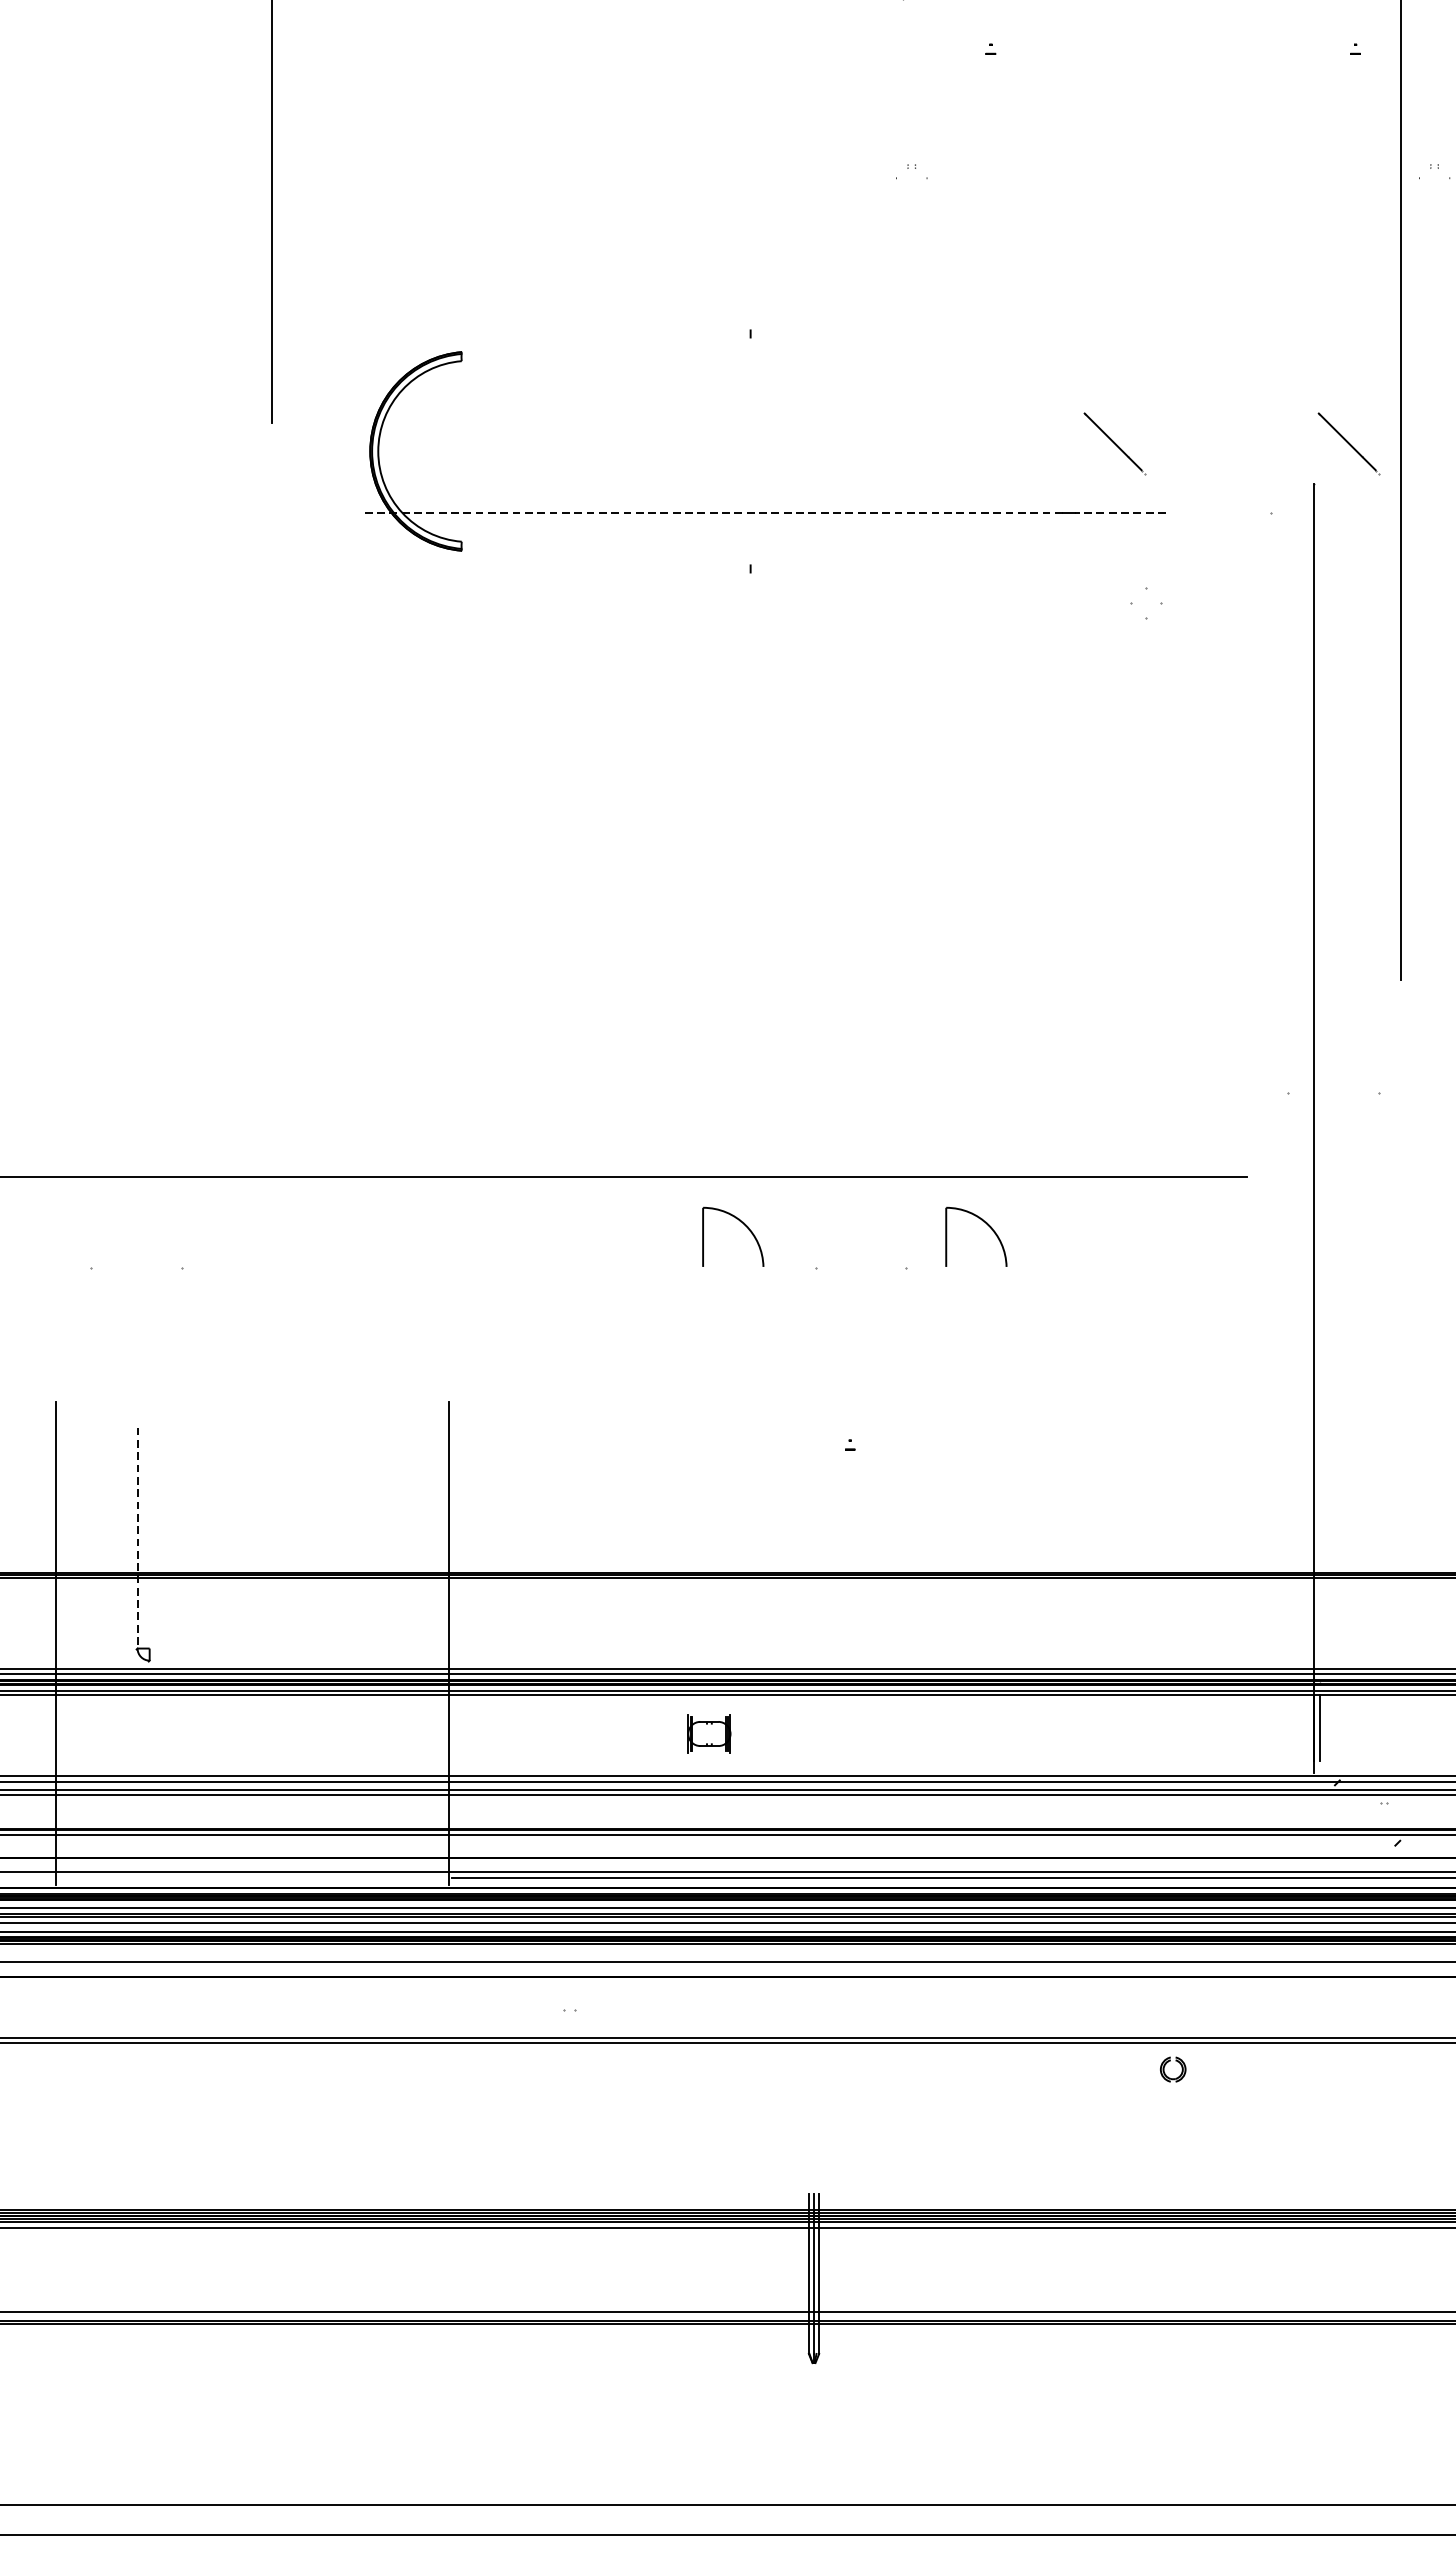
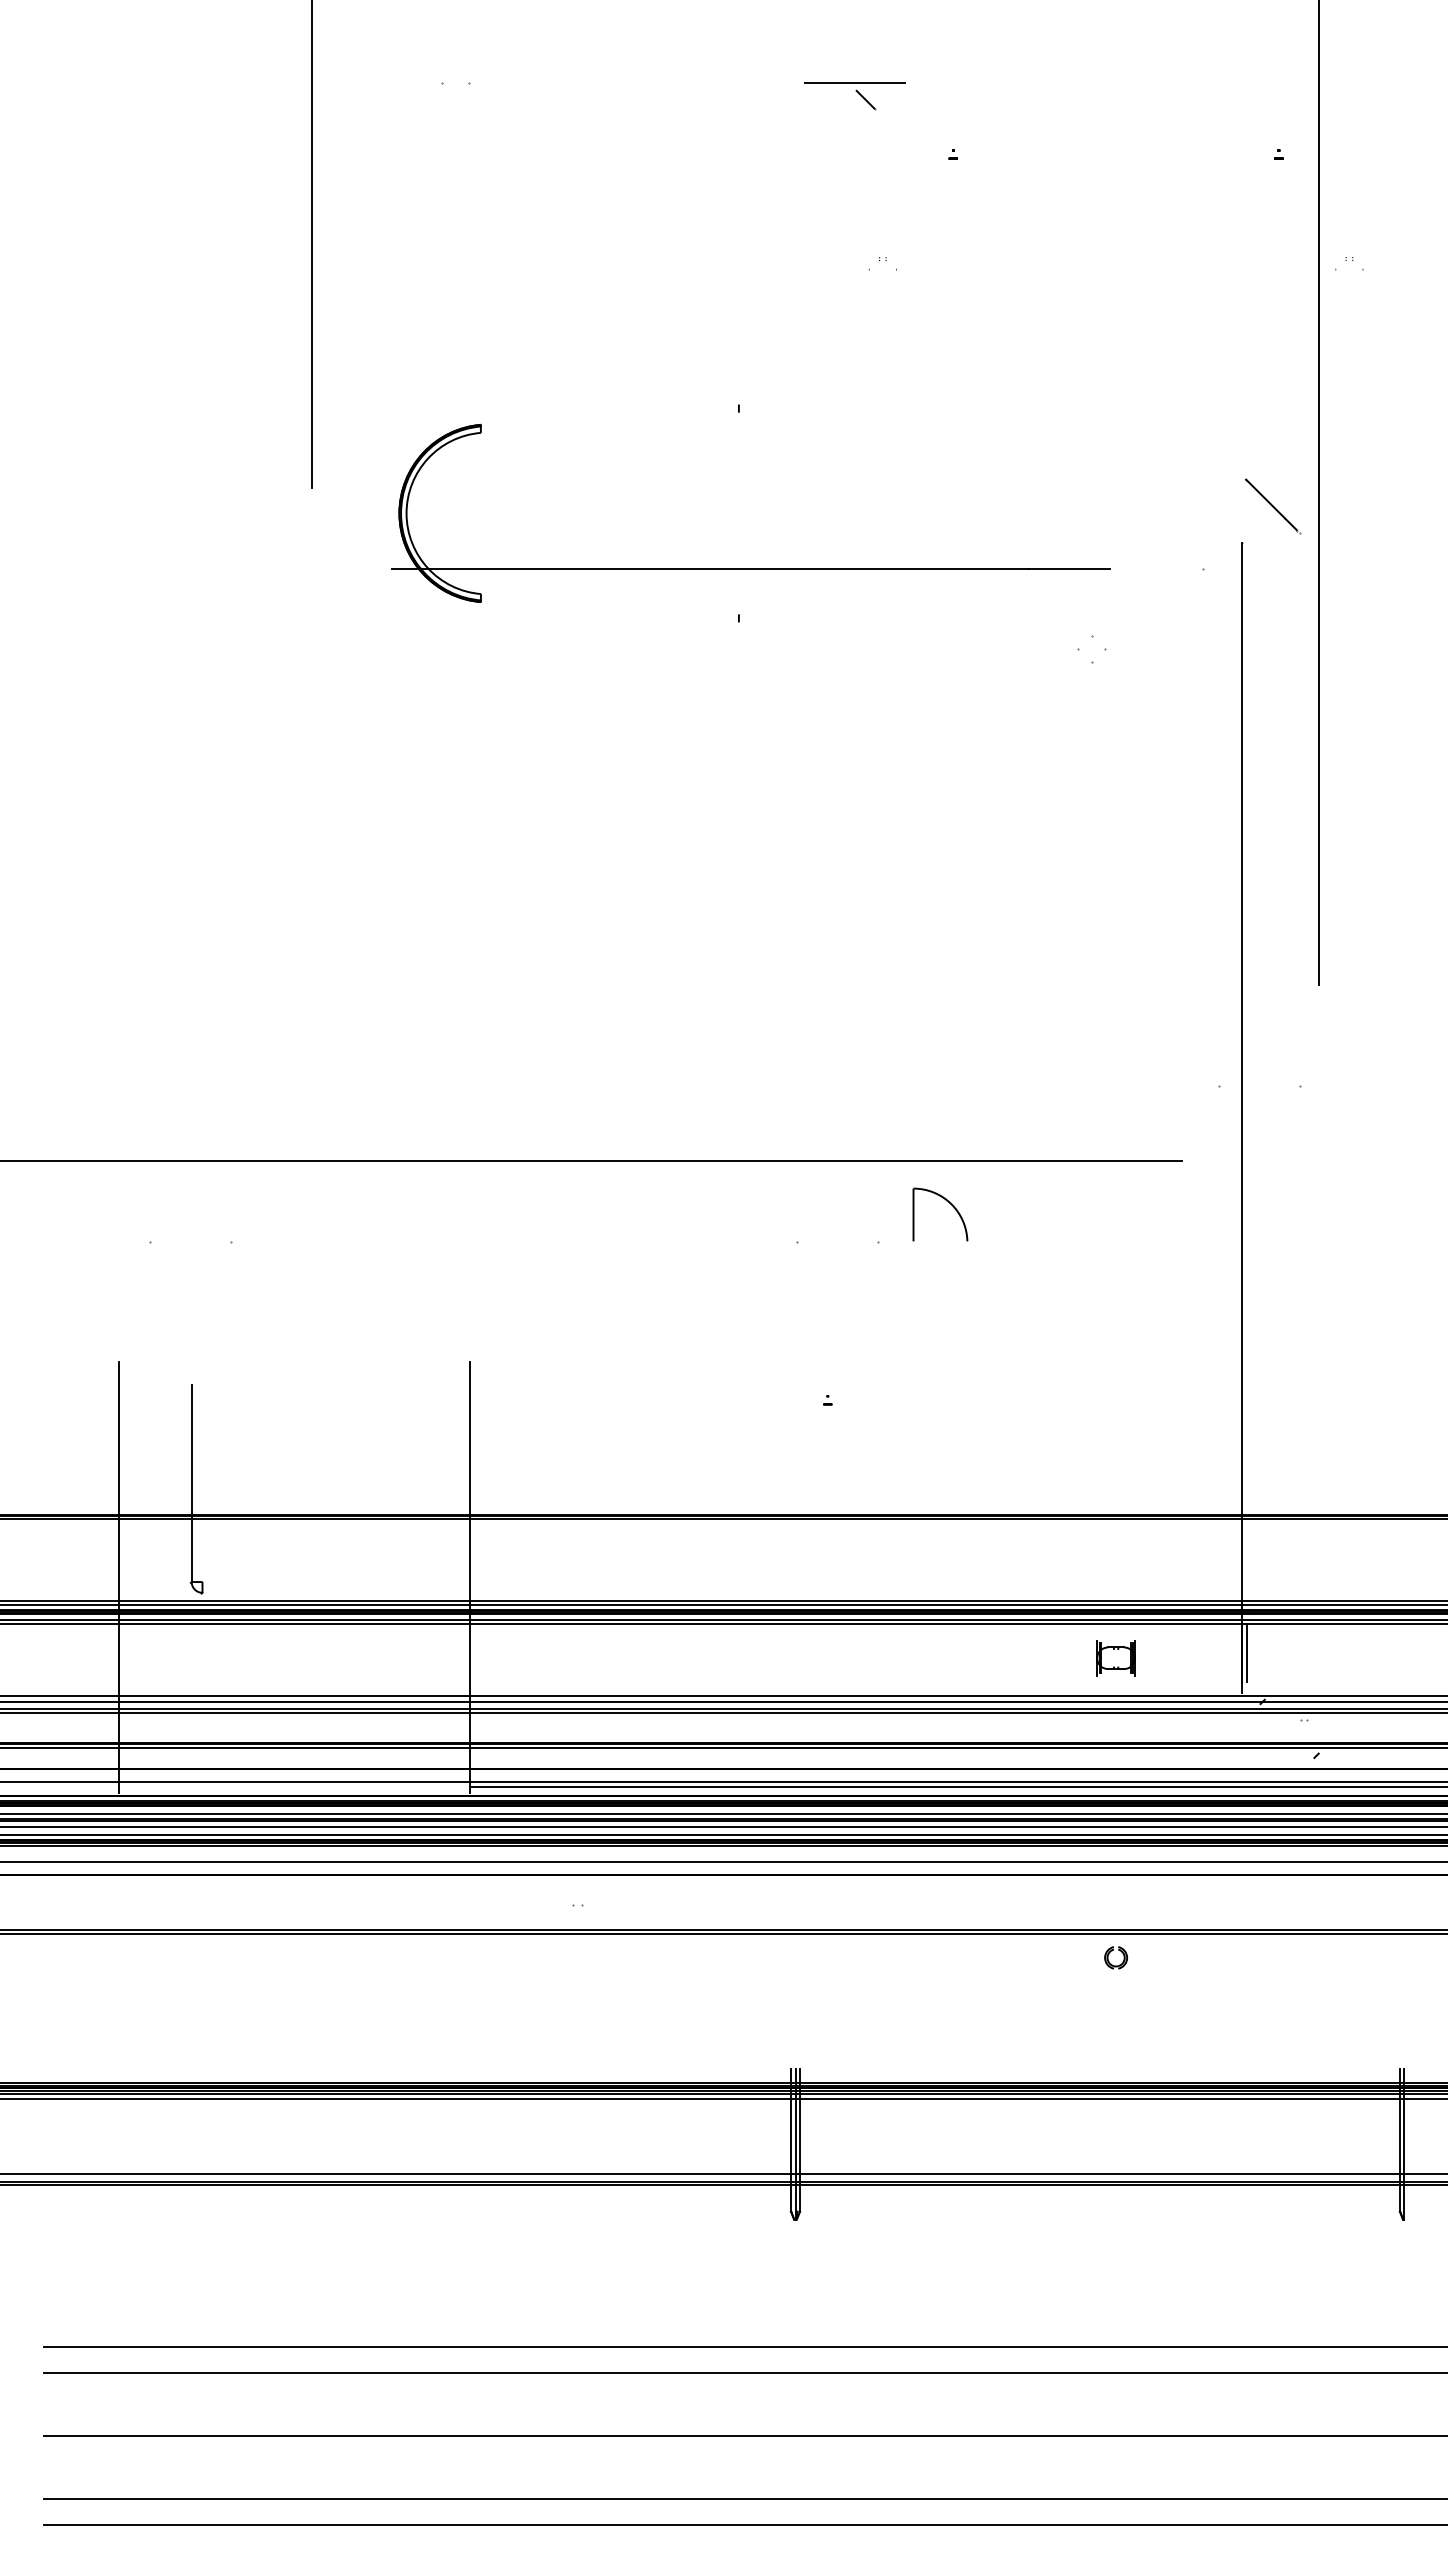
line: (1115, 443) -> (1064, 506), removed
line: (712, 513) -> (704, 568), dashed -> solid
line: (1119, 513) -> (1068, 568), dashed -> solid
part: (744, 1225) -> (733, 1204), removed
line: (137, 1538) -> (191, 1483), dashed -> solid
part: (708, 1734) -> (1115, 1658), moved

